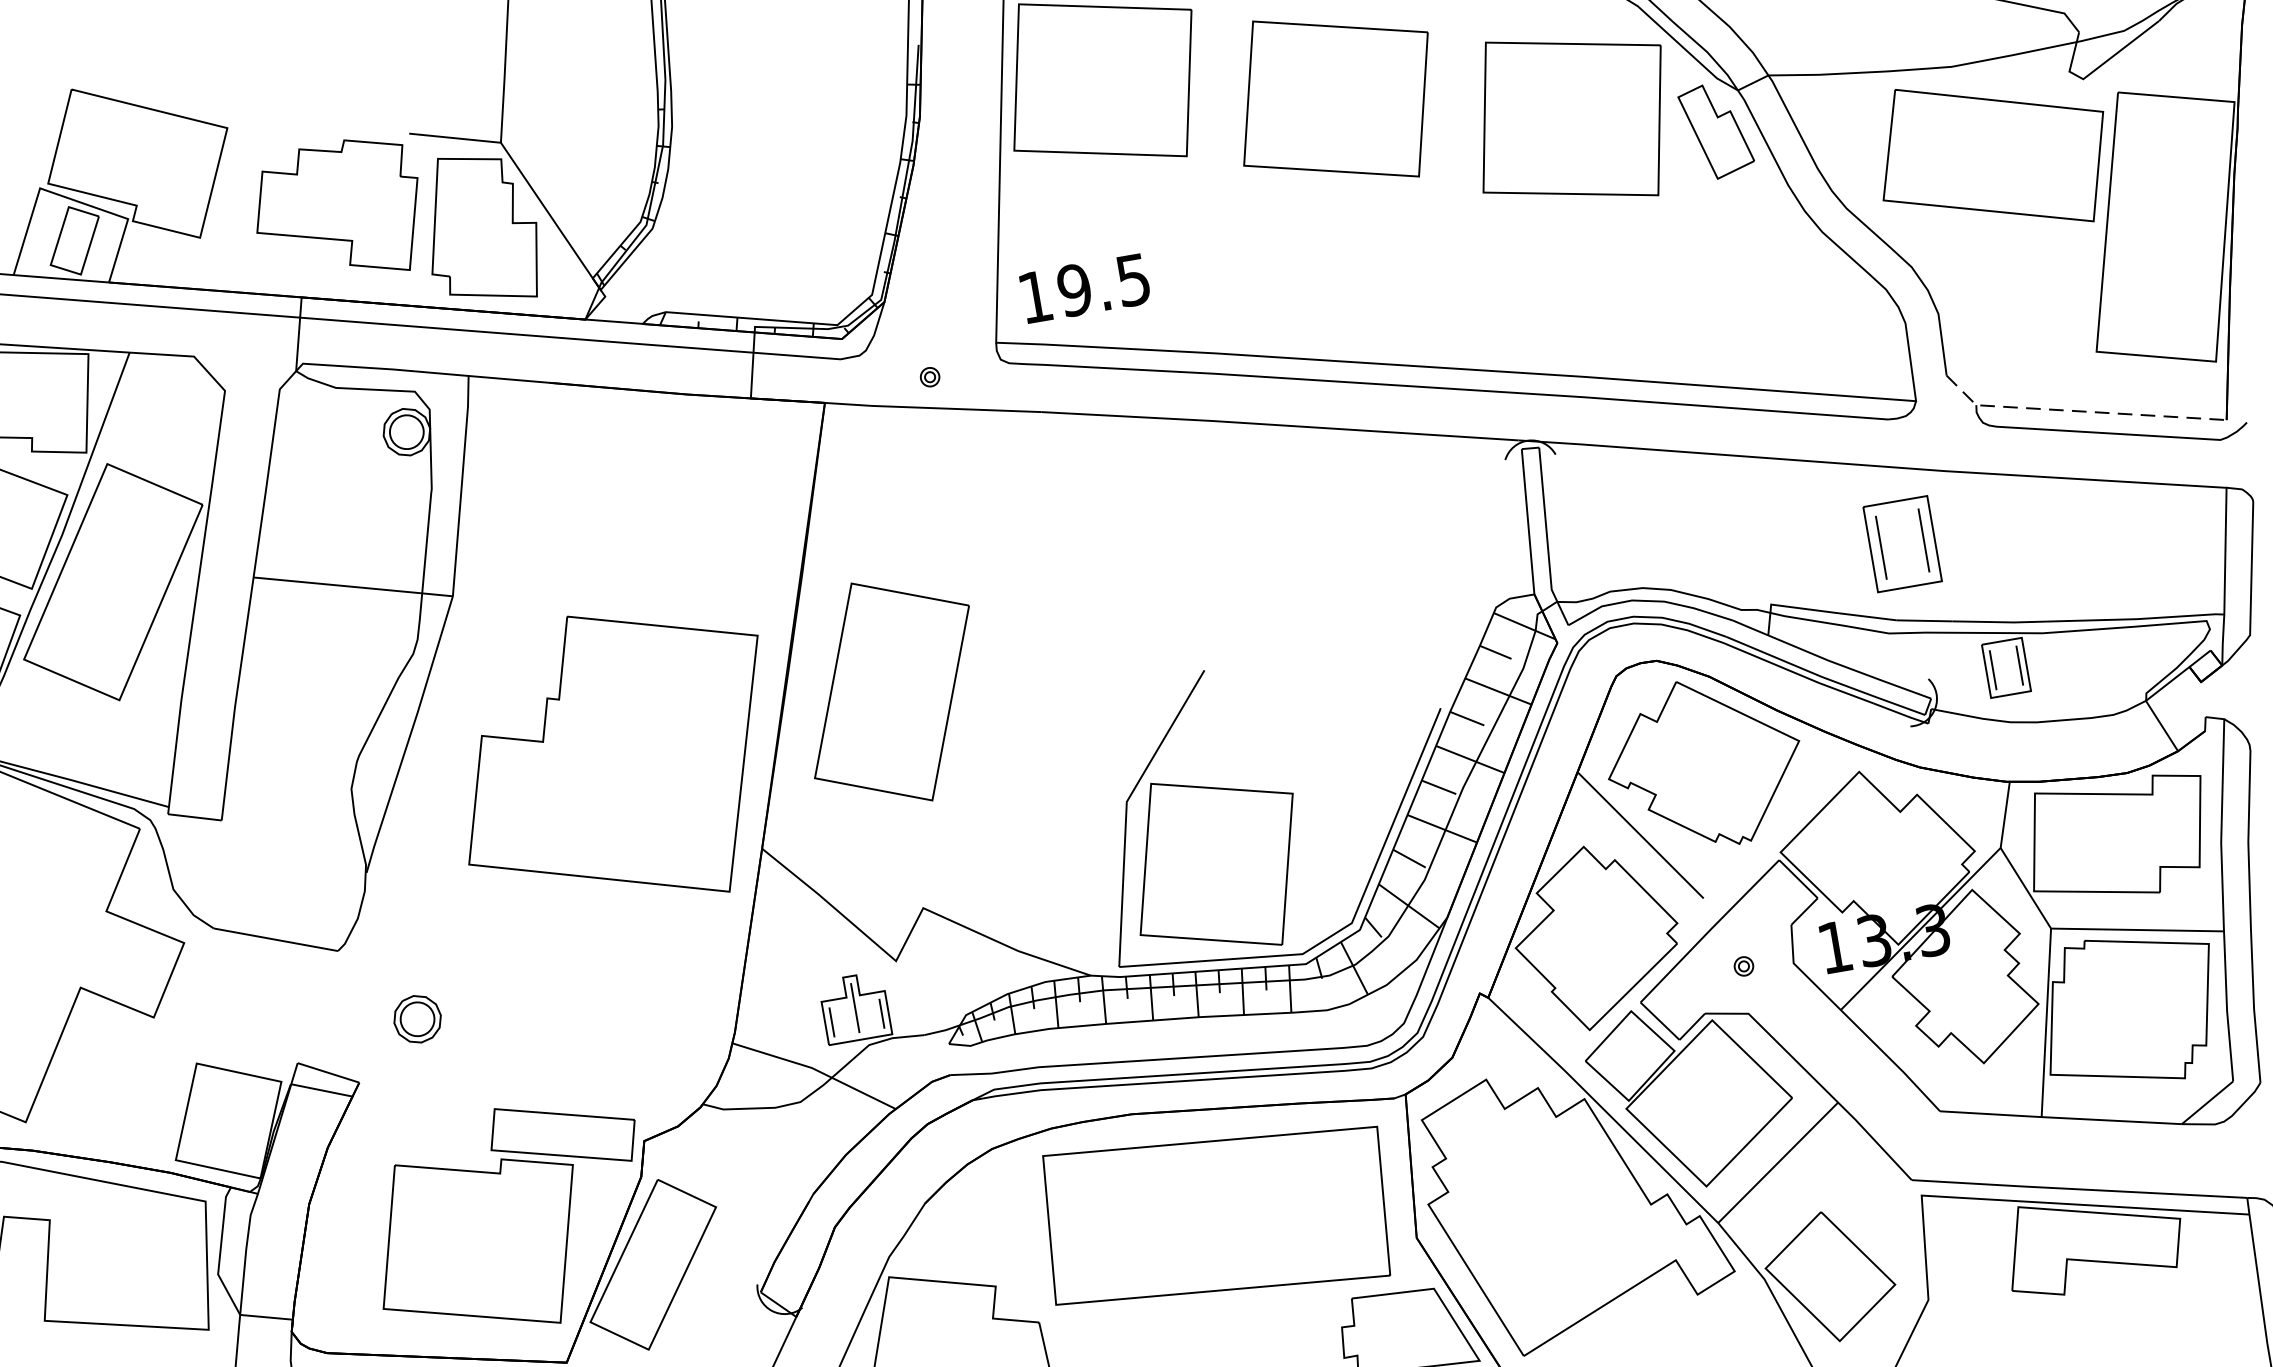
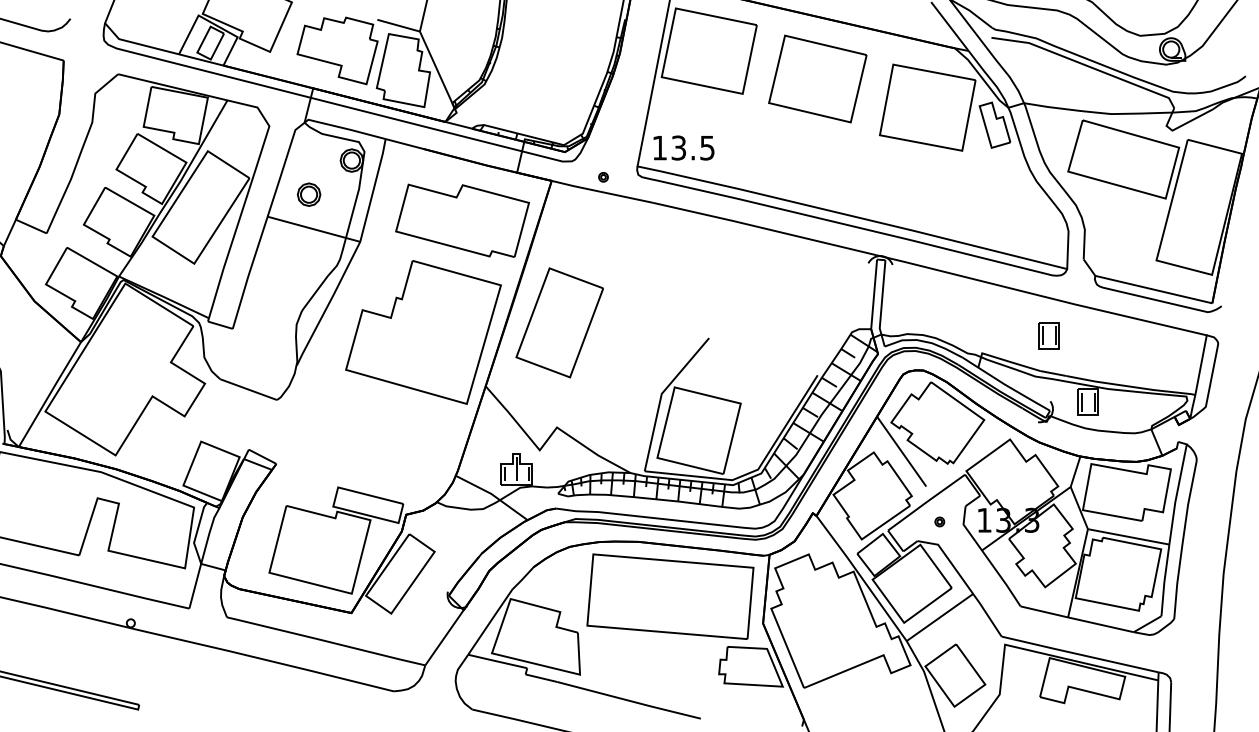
text: (1073, 289) -> (678, 147), 19.5 -> 13.5
line: (2081, 411) -> (1144, 287), dashed -> solid
part: (655, 516) -> (462, 220), added
part: (1901, 544) -> (1048, 335), size x0.62
part: (418, 1018) -> (309, 194), moved

